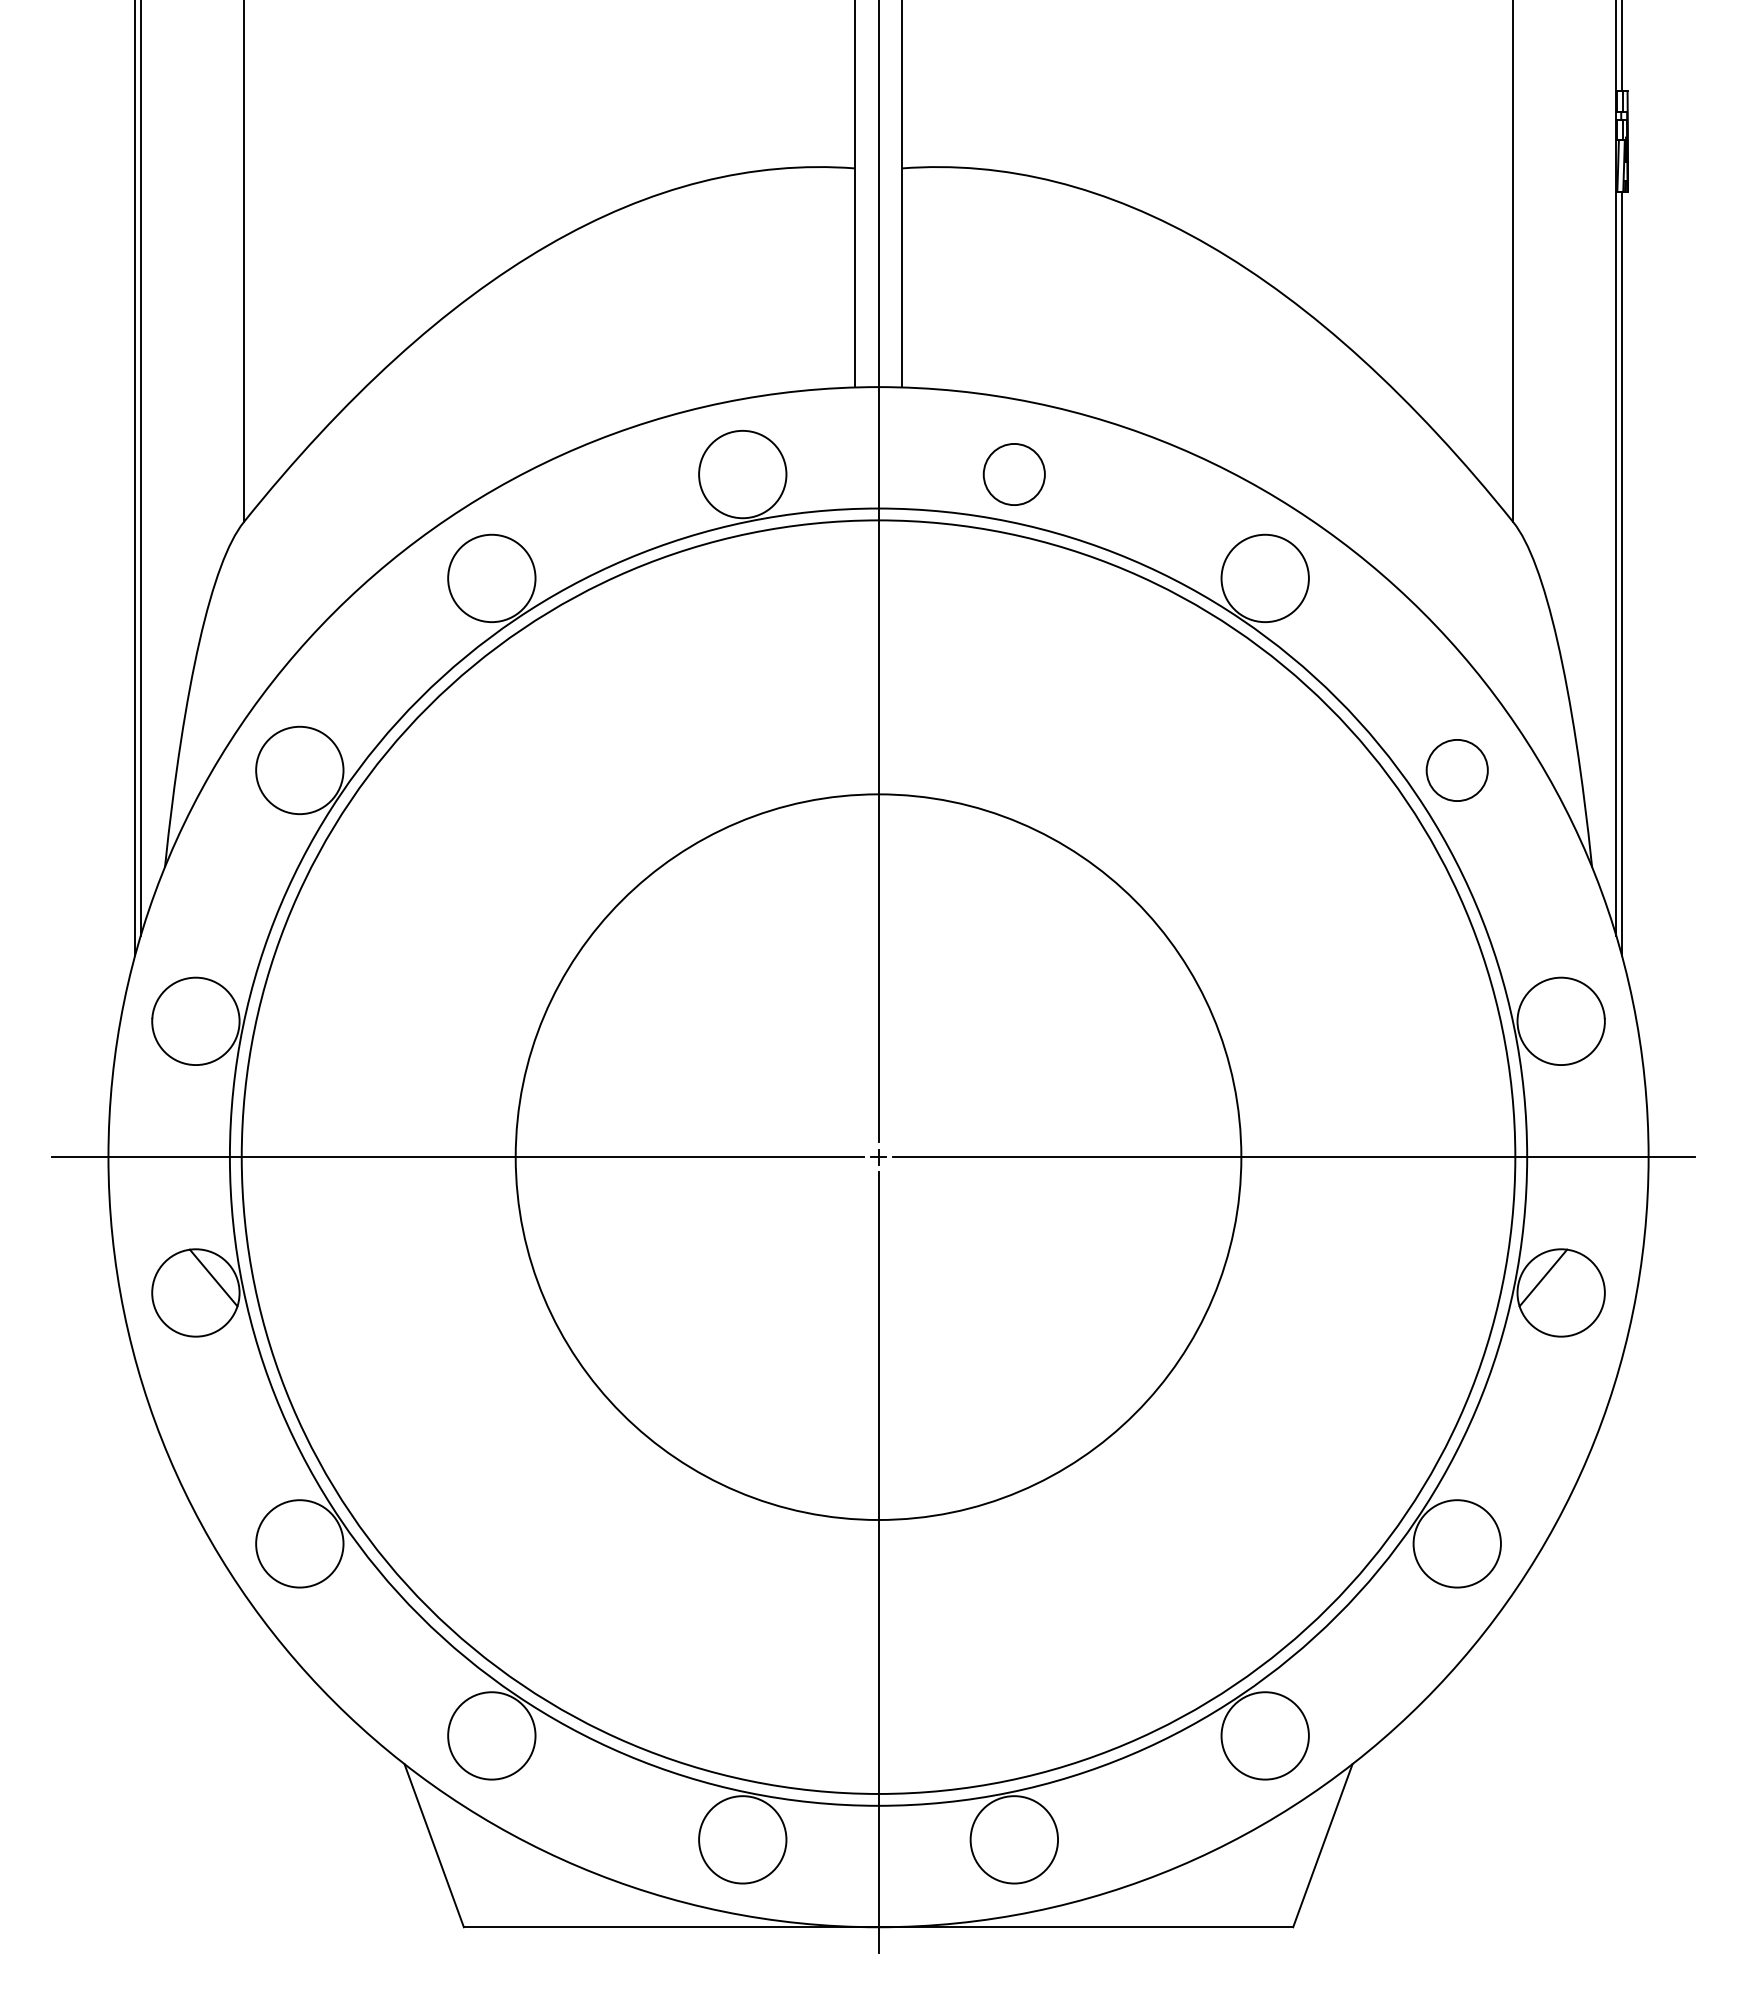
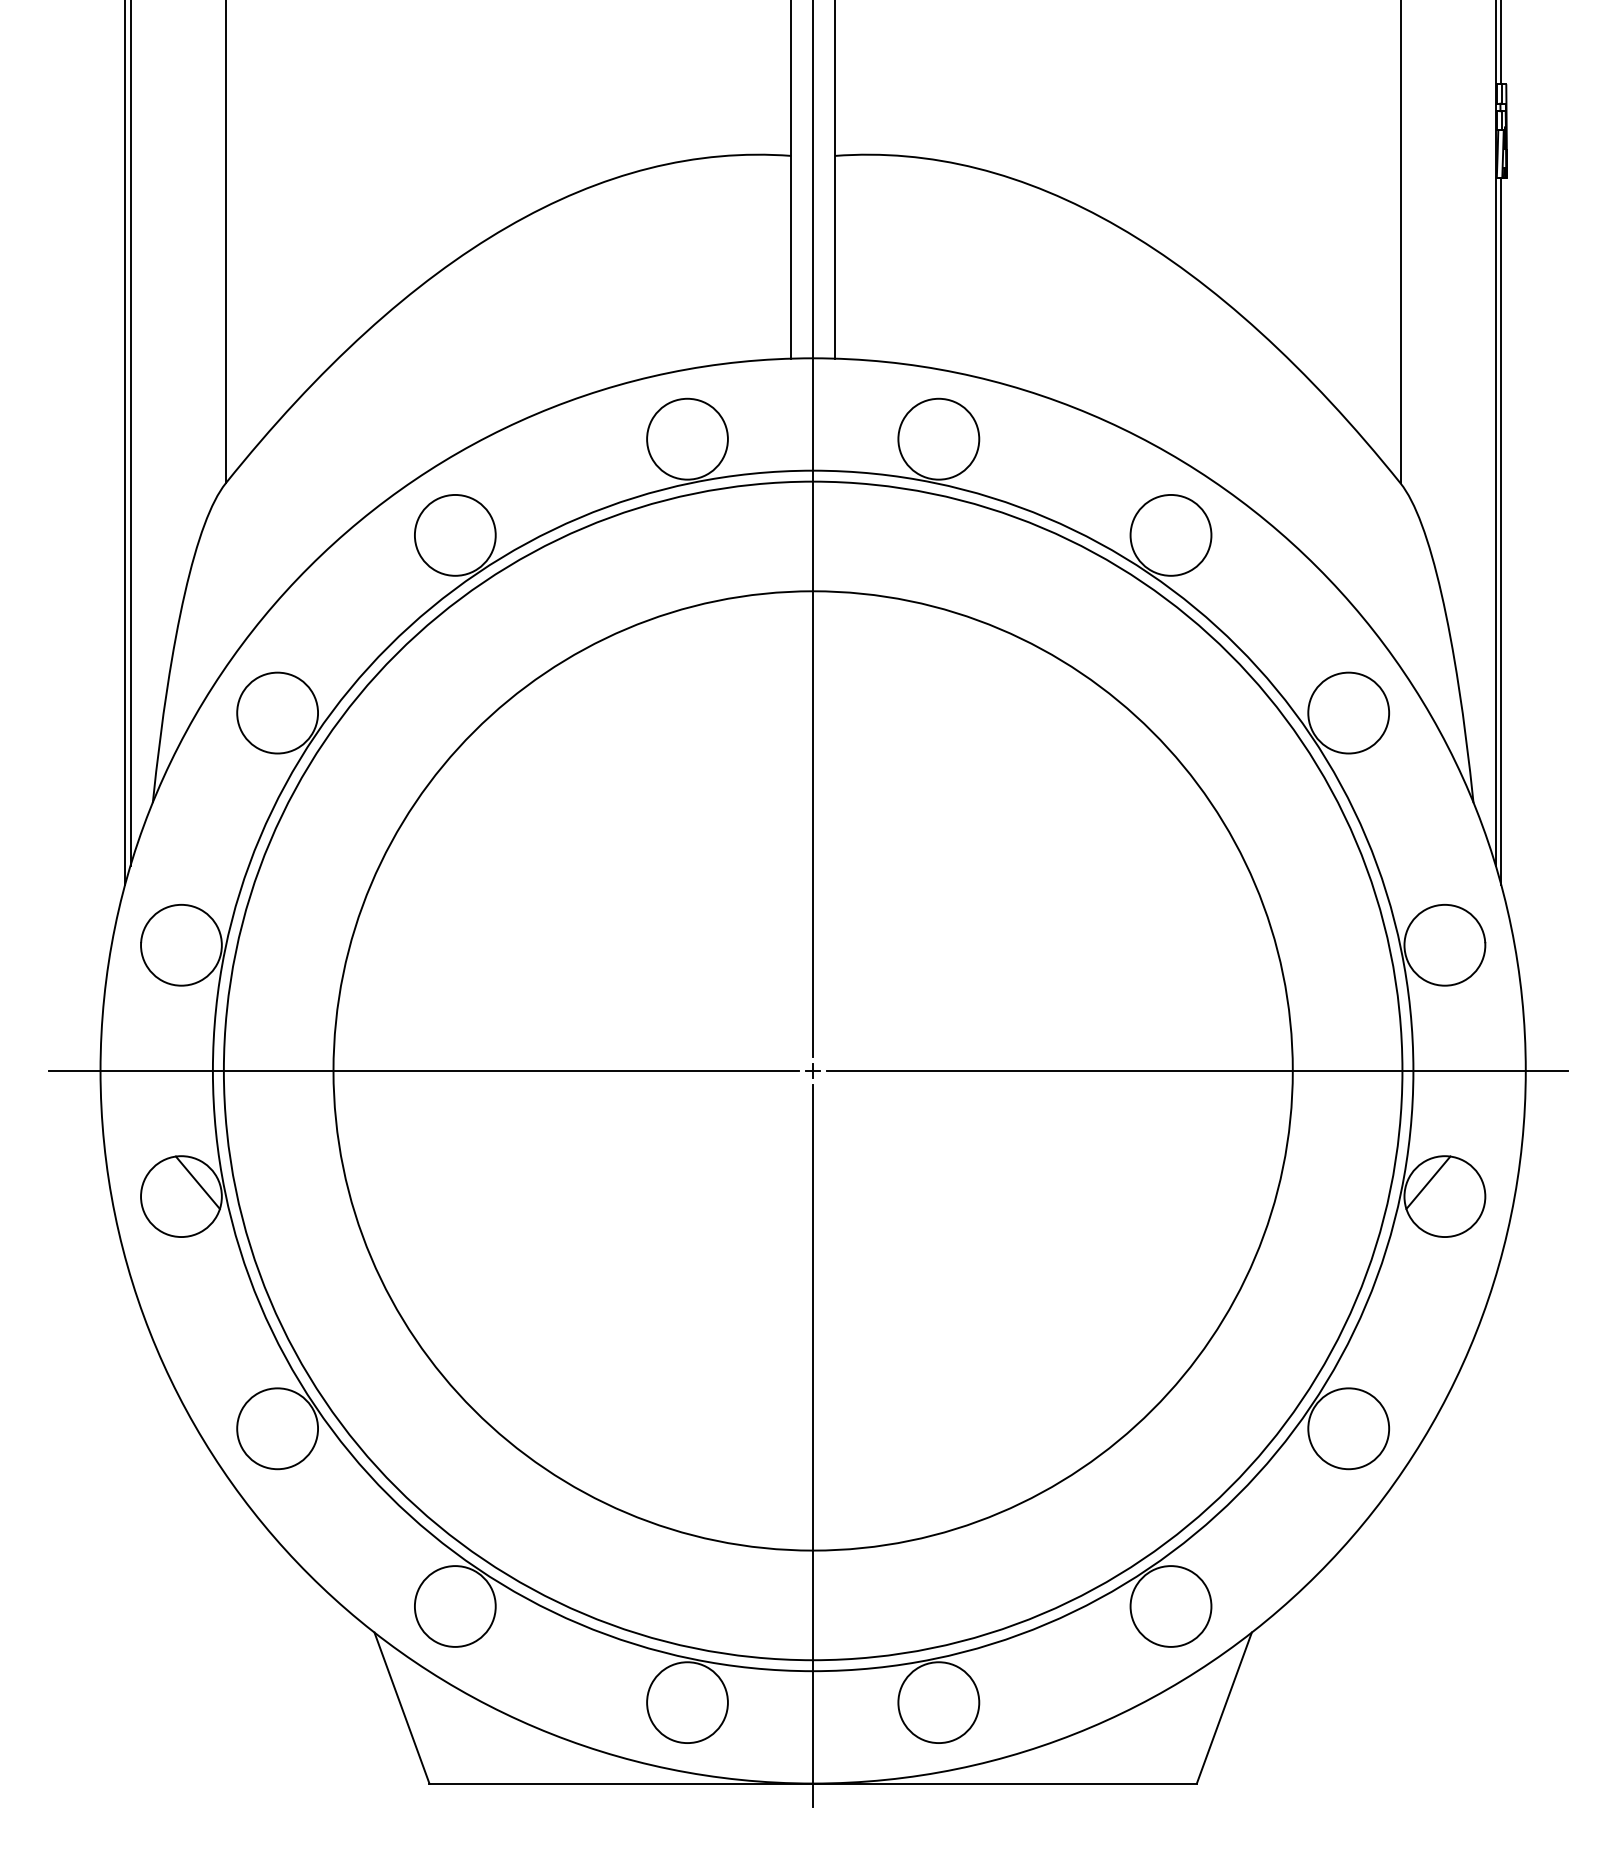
circle: (1014, 474) -> (938, 439), size x1.43
circle: (1456, 770) -> (1348, 713), size x1.43
circle: (878, 1156) -> (813, 1070), size x1.43

